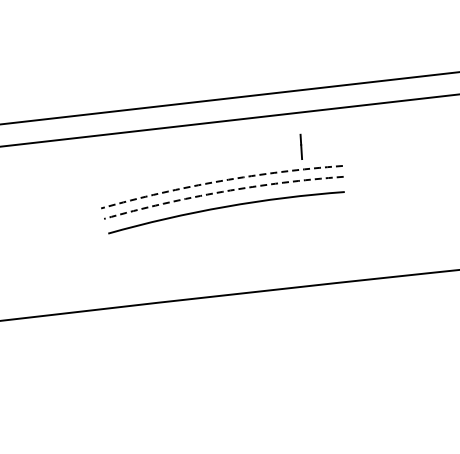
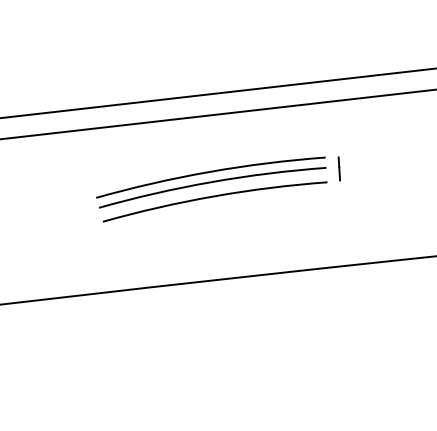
line: (300, 146) -> (338, 168), moved
arc: (220, 181) -> (209, 172), dashed -> solid
arc: (222, 191) -> (211, 181), dashed -> solid

